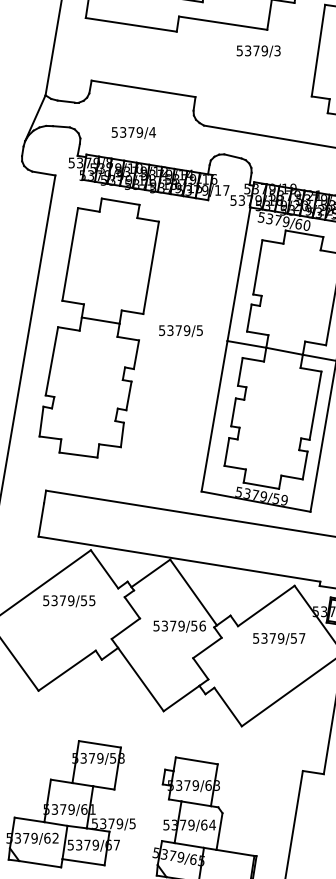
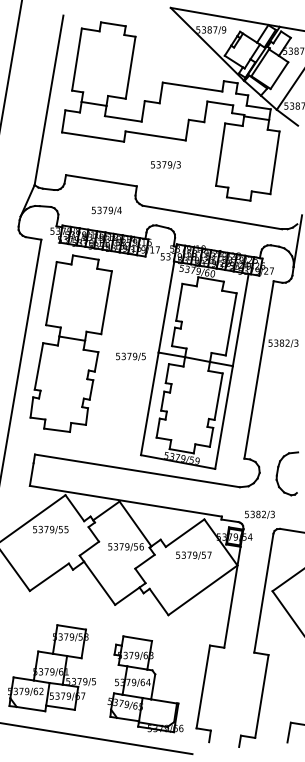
text: (258, 51) -> (165, 165), moved
text: (133, 132) -> (106, 210), moved
text: (180, 330) -> (130, 356), moved

